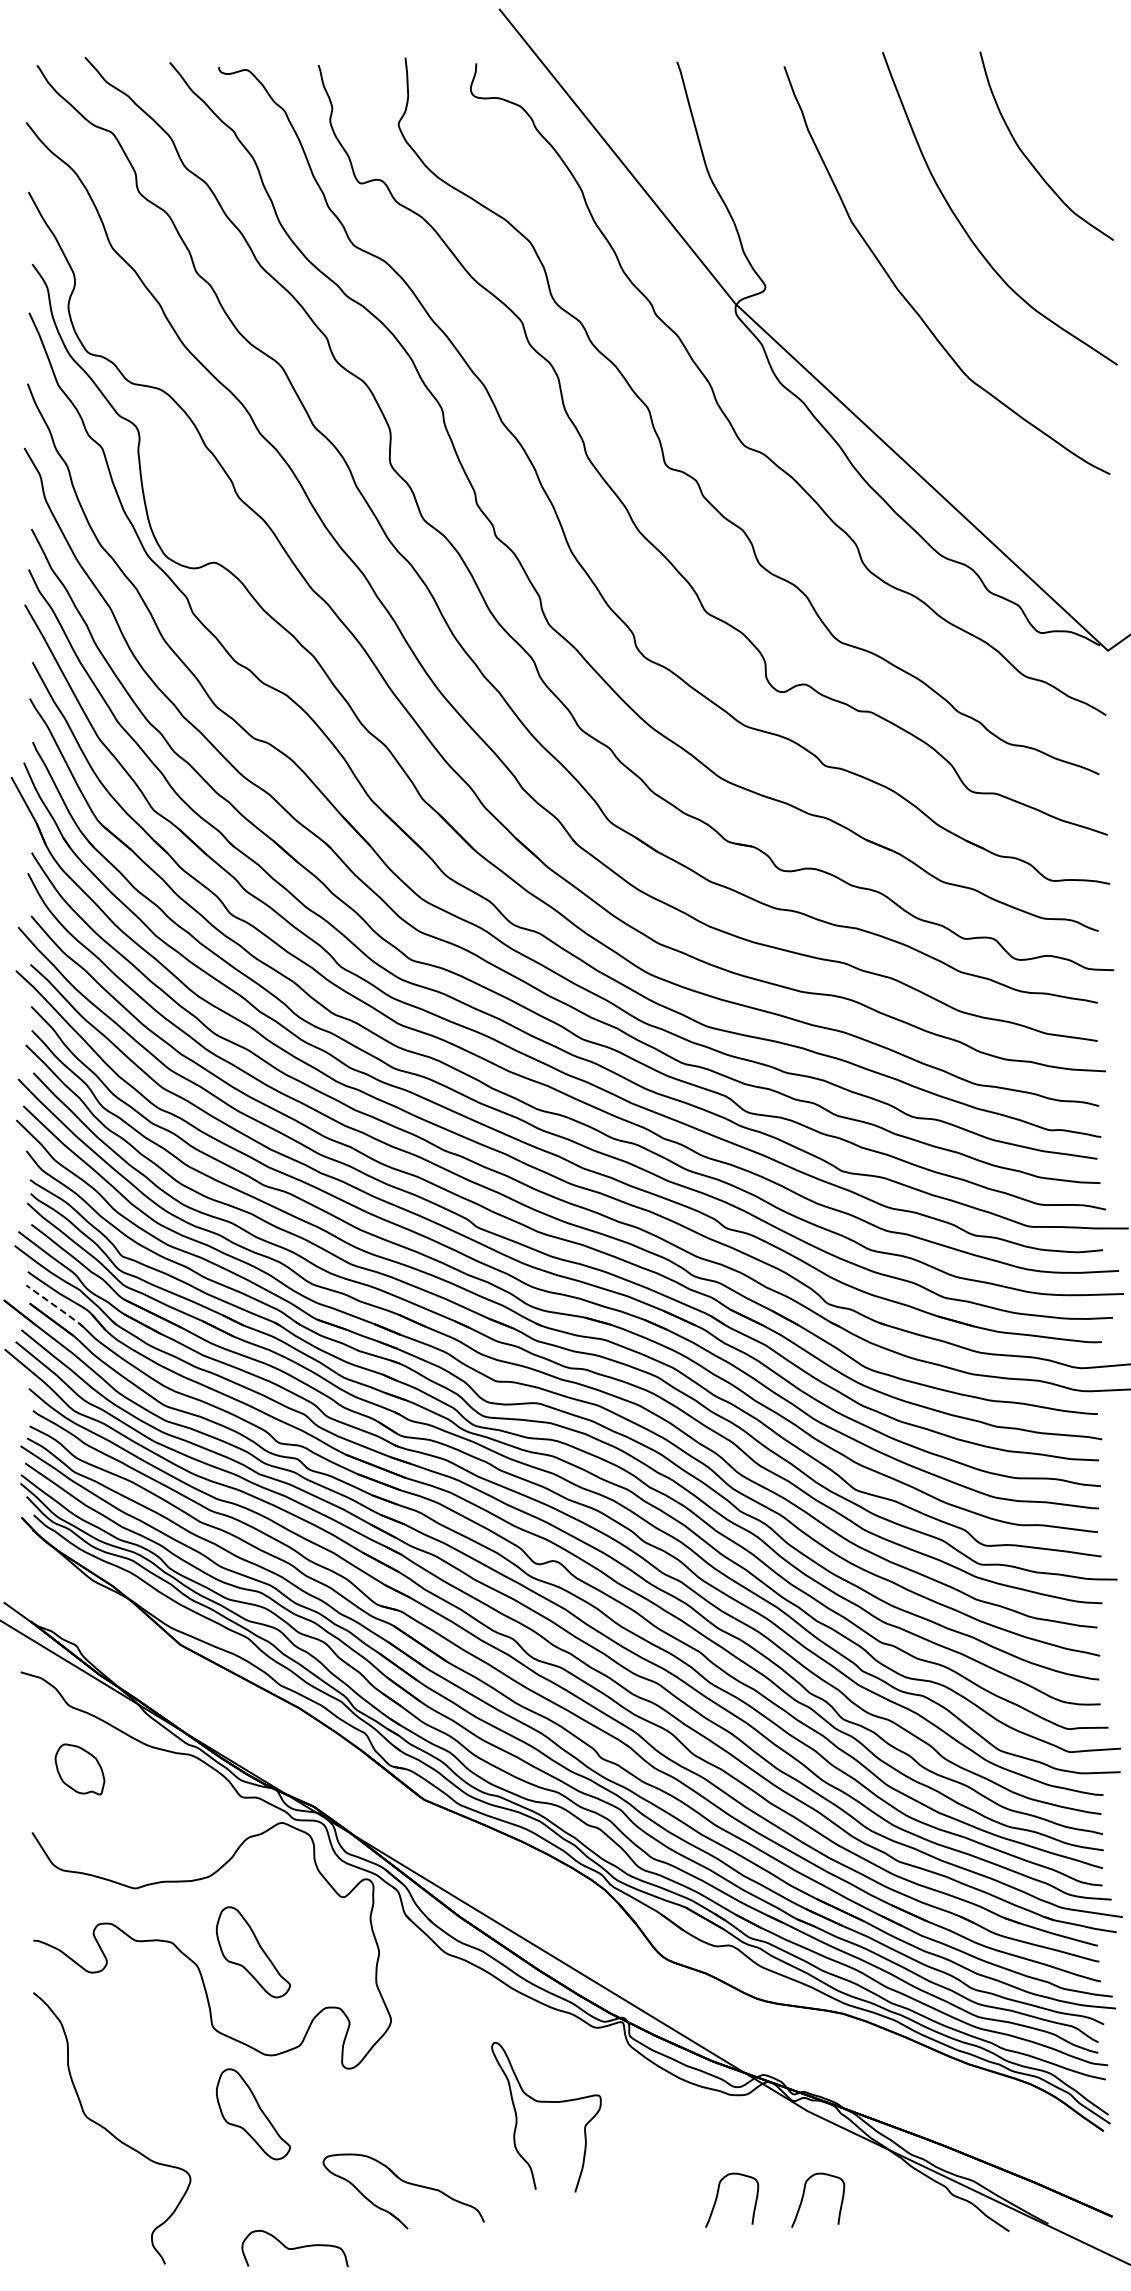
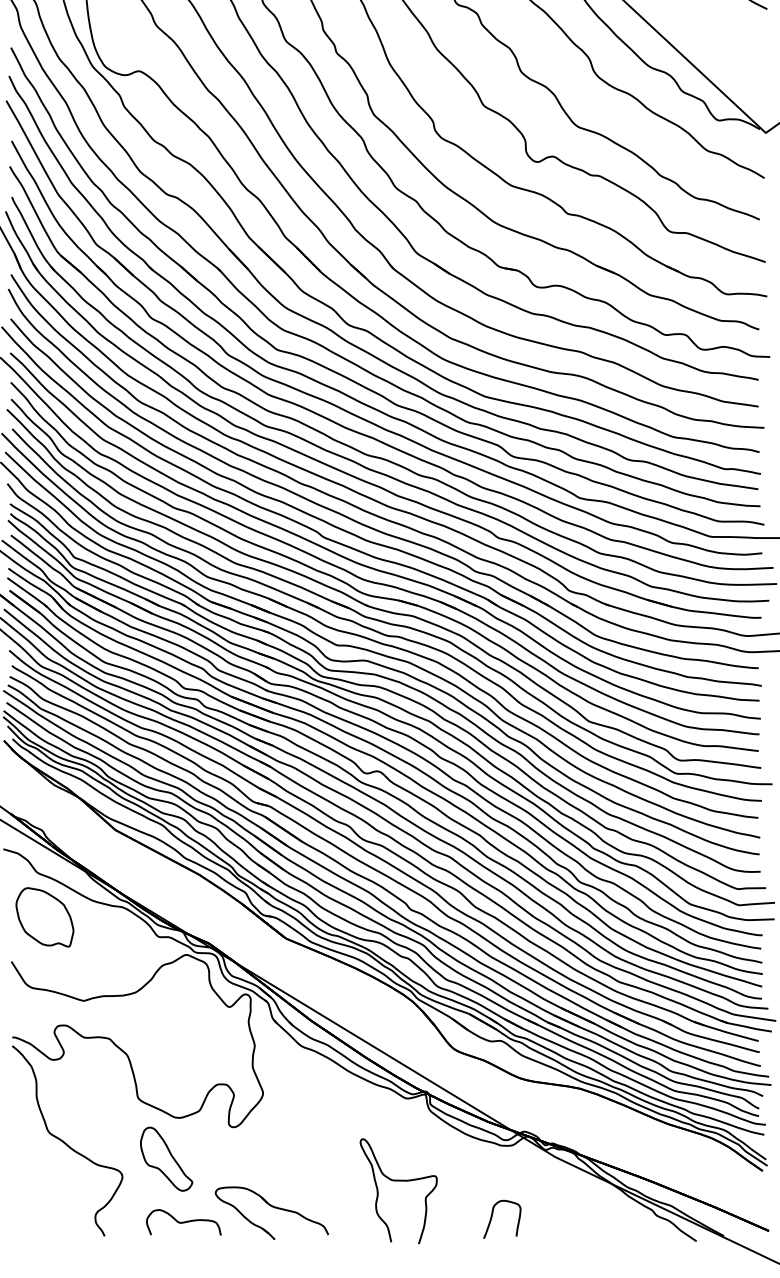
line: (55, 1306) -> (27, 592), dashed -> solid
part: (79, 1769) -> (44, 917), size x1.67
part: (253, 1952) -> (166, 1045), removed
curve: (546, 2102) -> (398, 1181), moved
curve: (110, 2131) -> (66, 1143), moved
curve: (804, 2195) -> (553, 1216), removed
curve: (294, 2248) -> (183, 1222), moved

